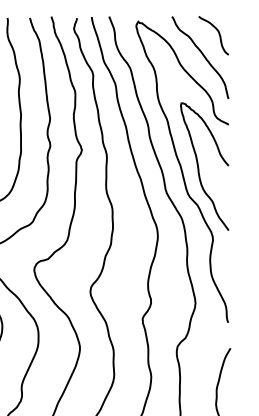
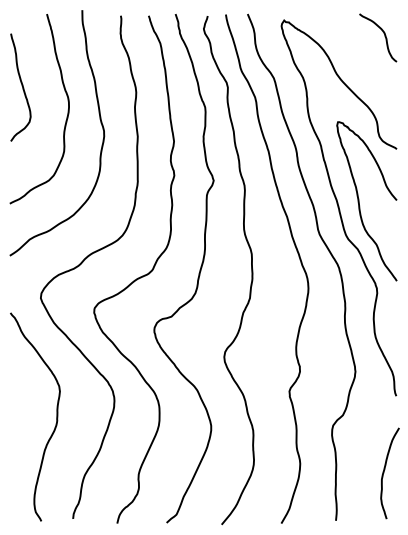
curve: (201, 54) -> (363, 61), removed

